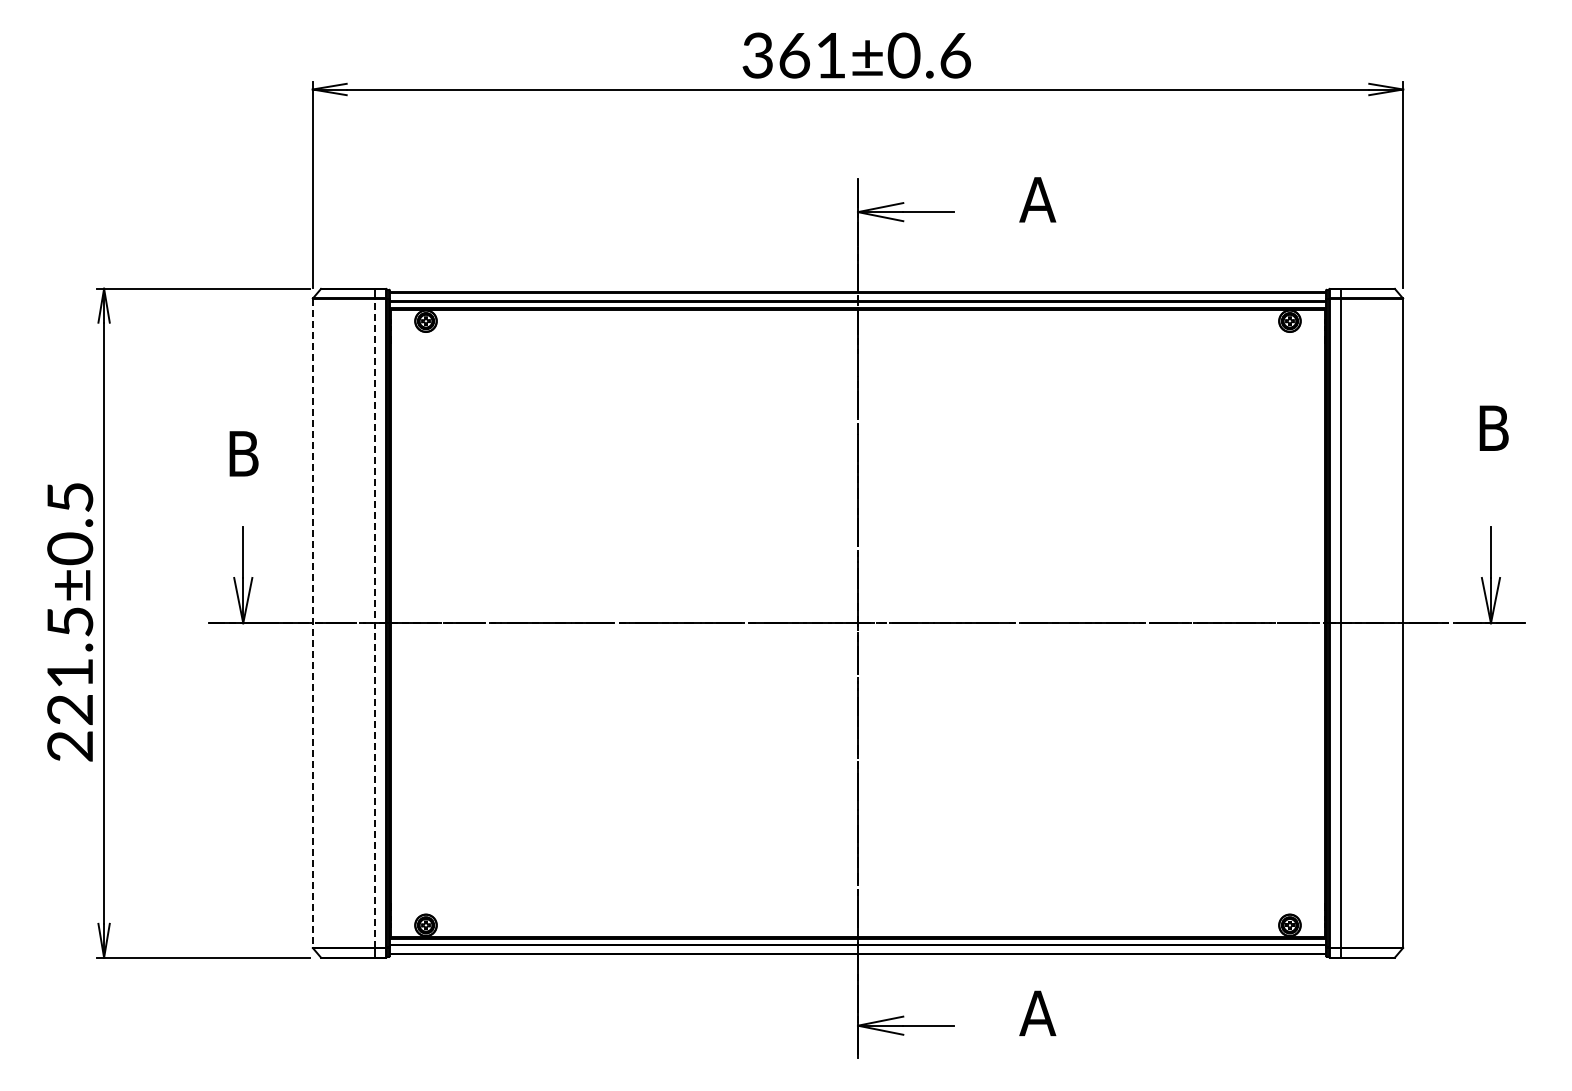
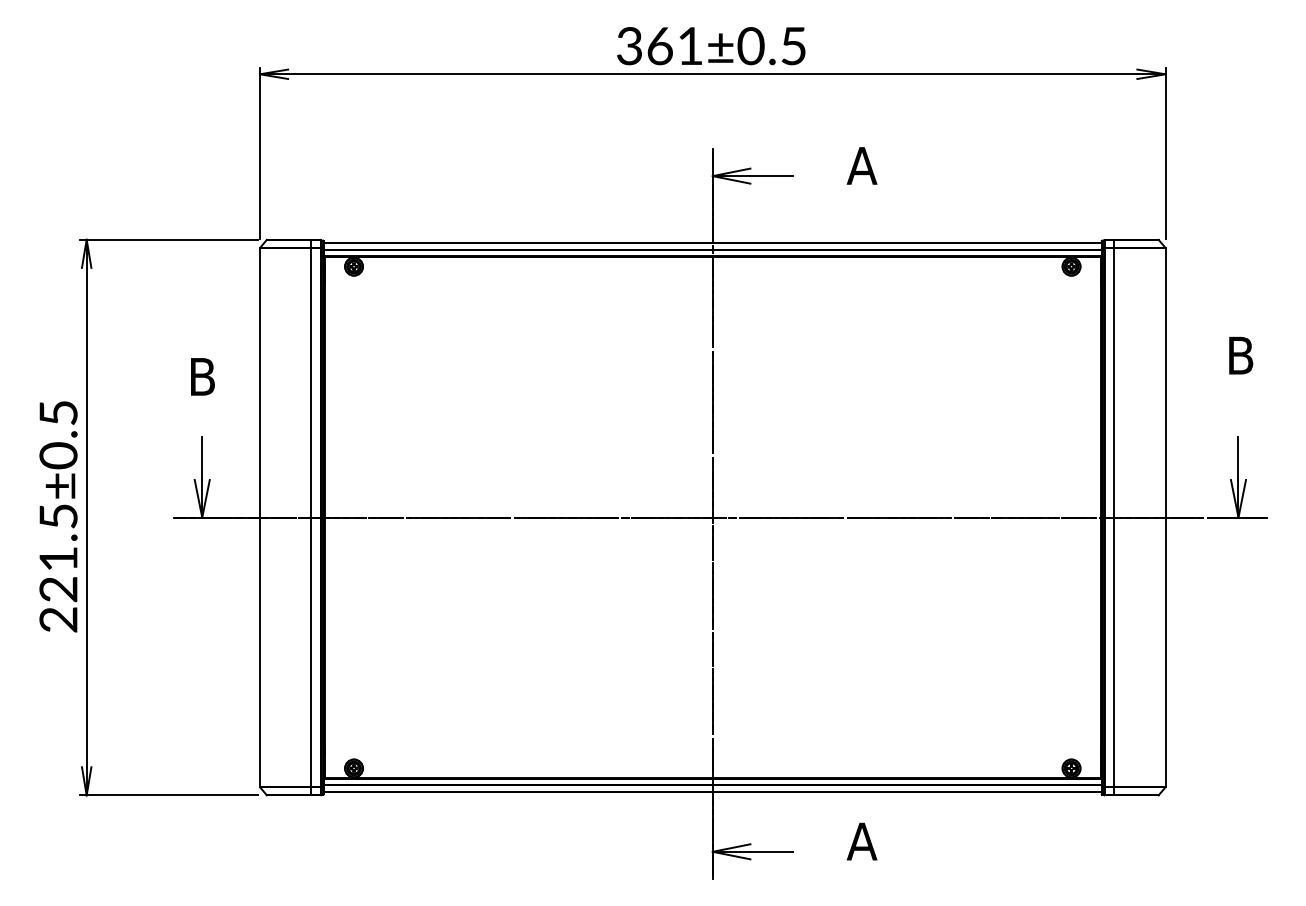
text: (955, 55) -> (793, 46), 361±0.6 -> 361±0.5
line: (374, 622) -> (311, 516), dashed -> solid
line: (312, 623) -> (259, 517), dashed -> solid

